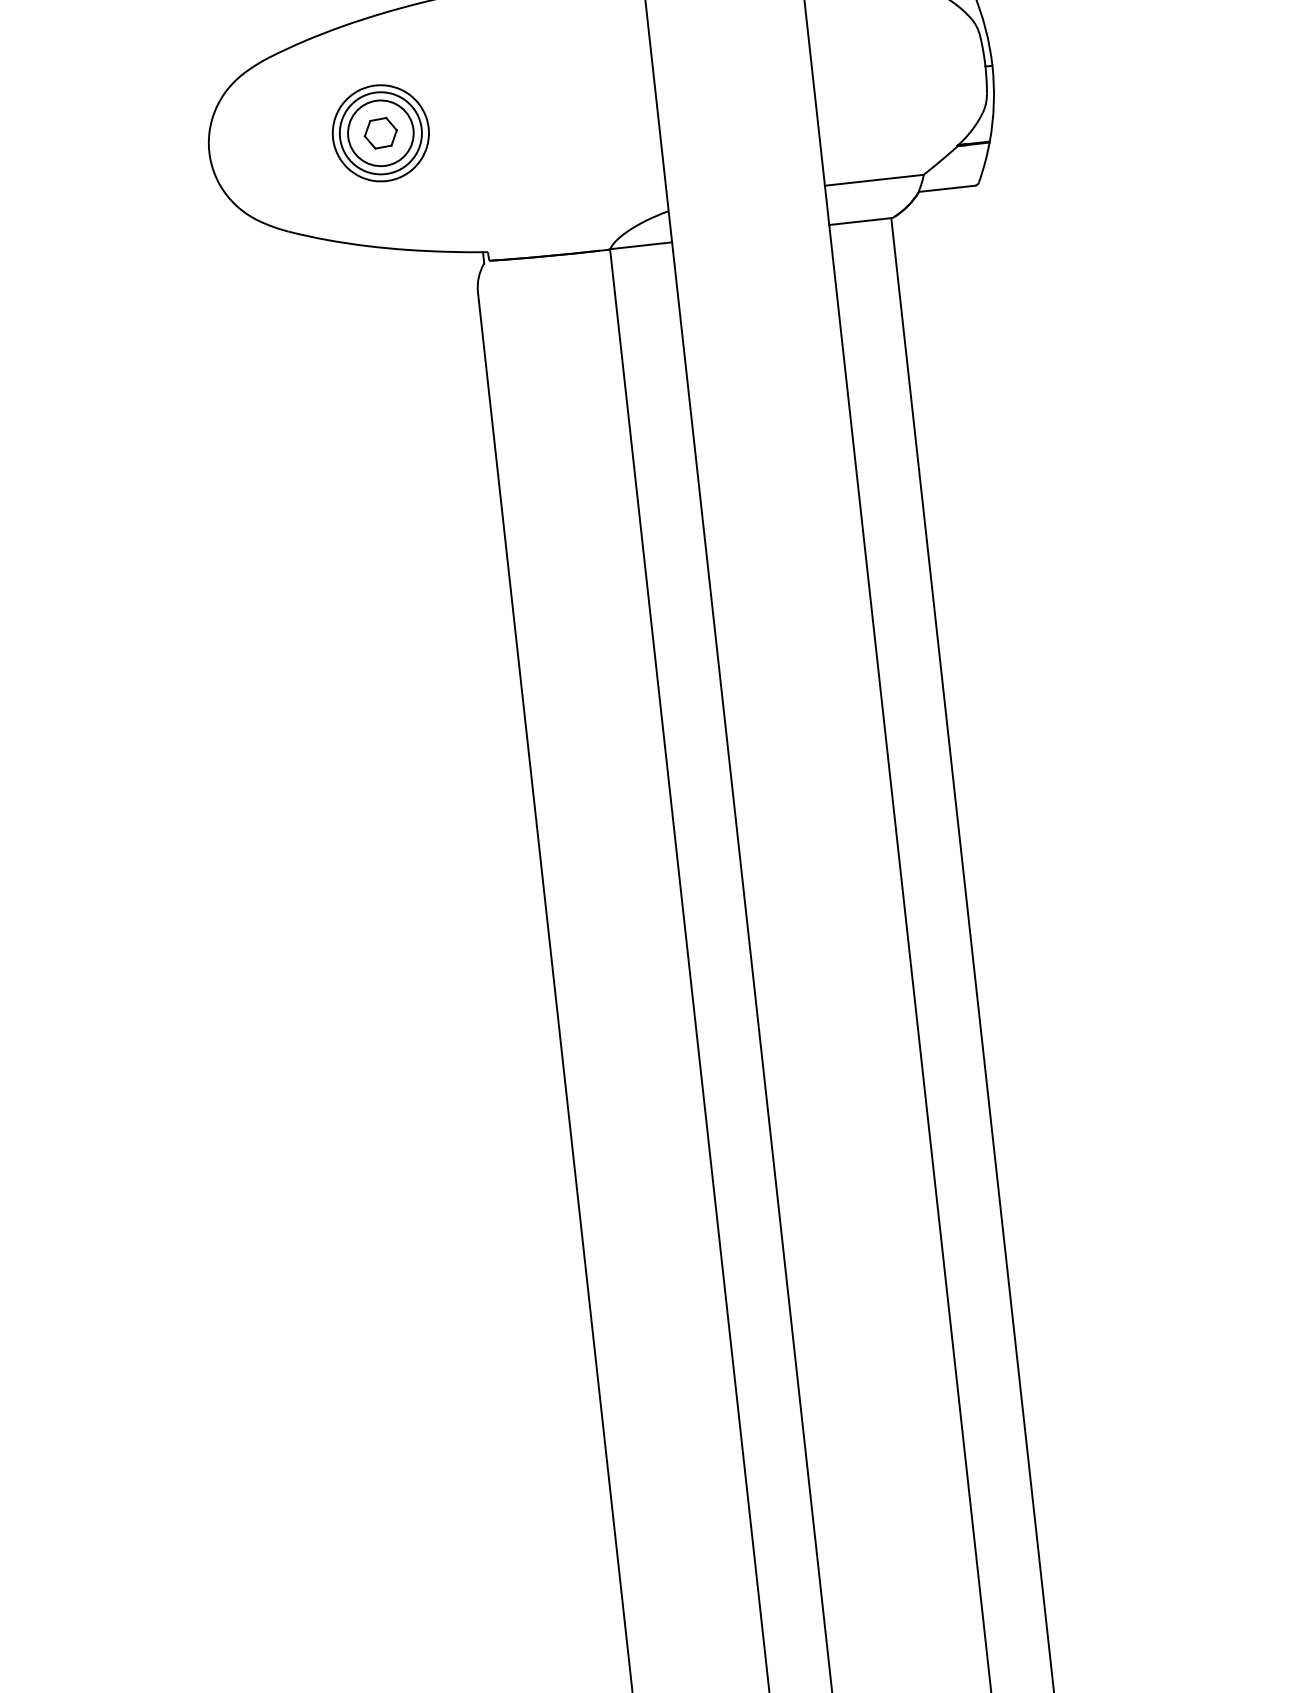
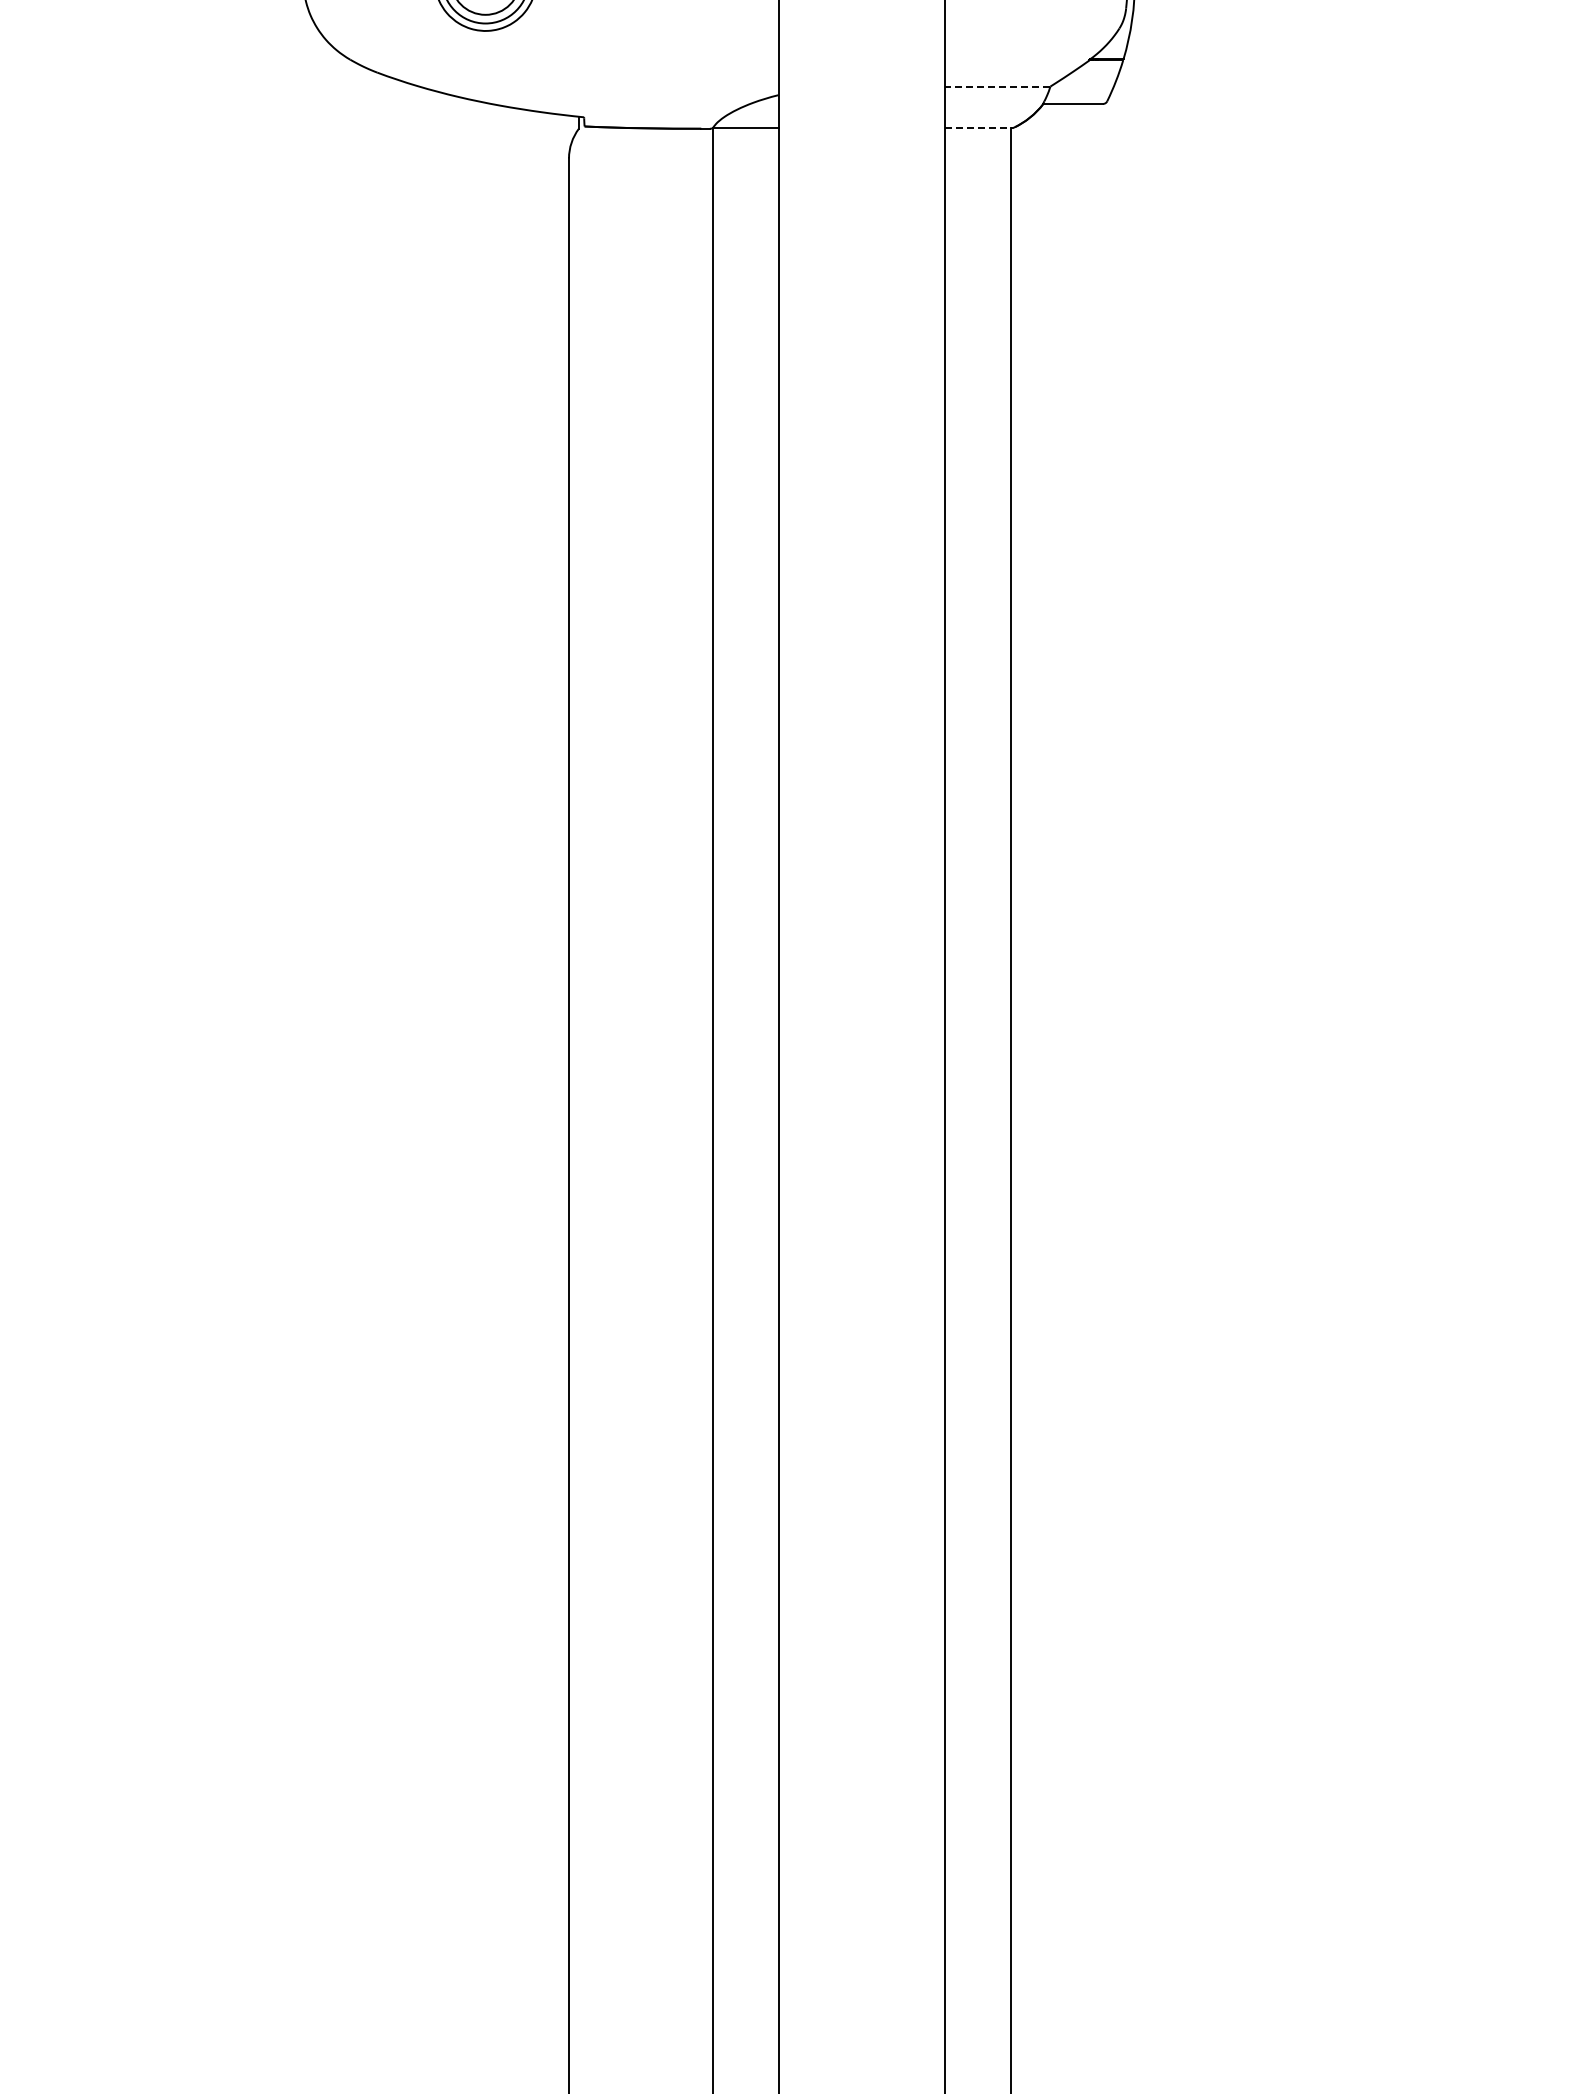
line: (873, 180) -> (997, 86), solid -> dashed
line: (860, 221) -> (978, 128), solid -> dashed

